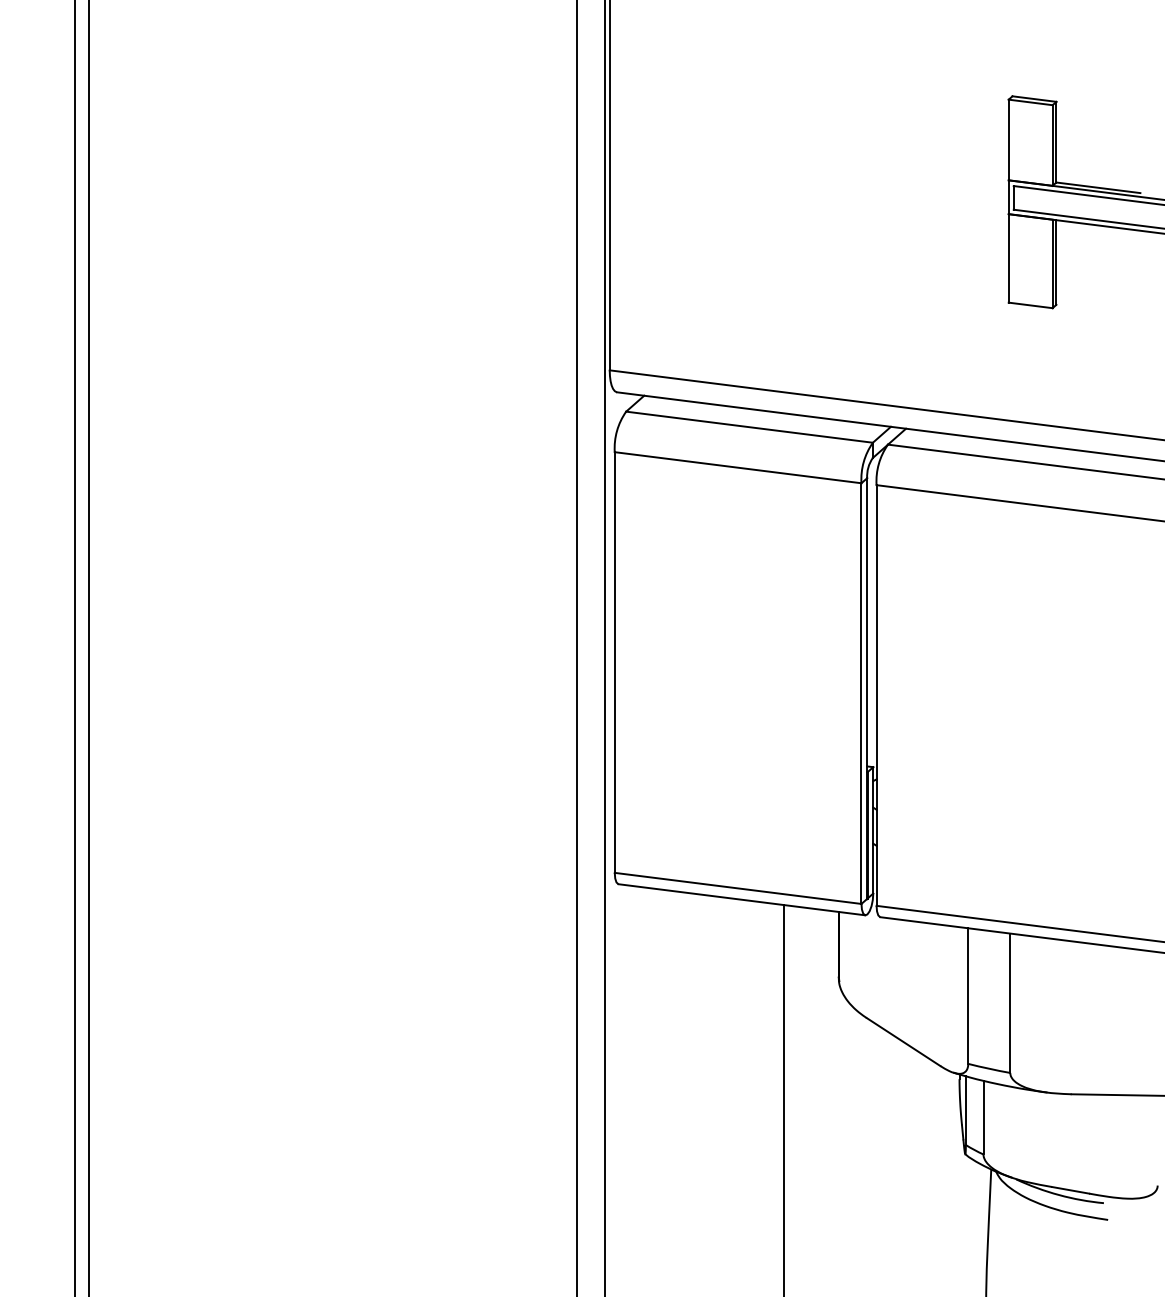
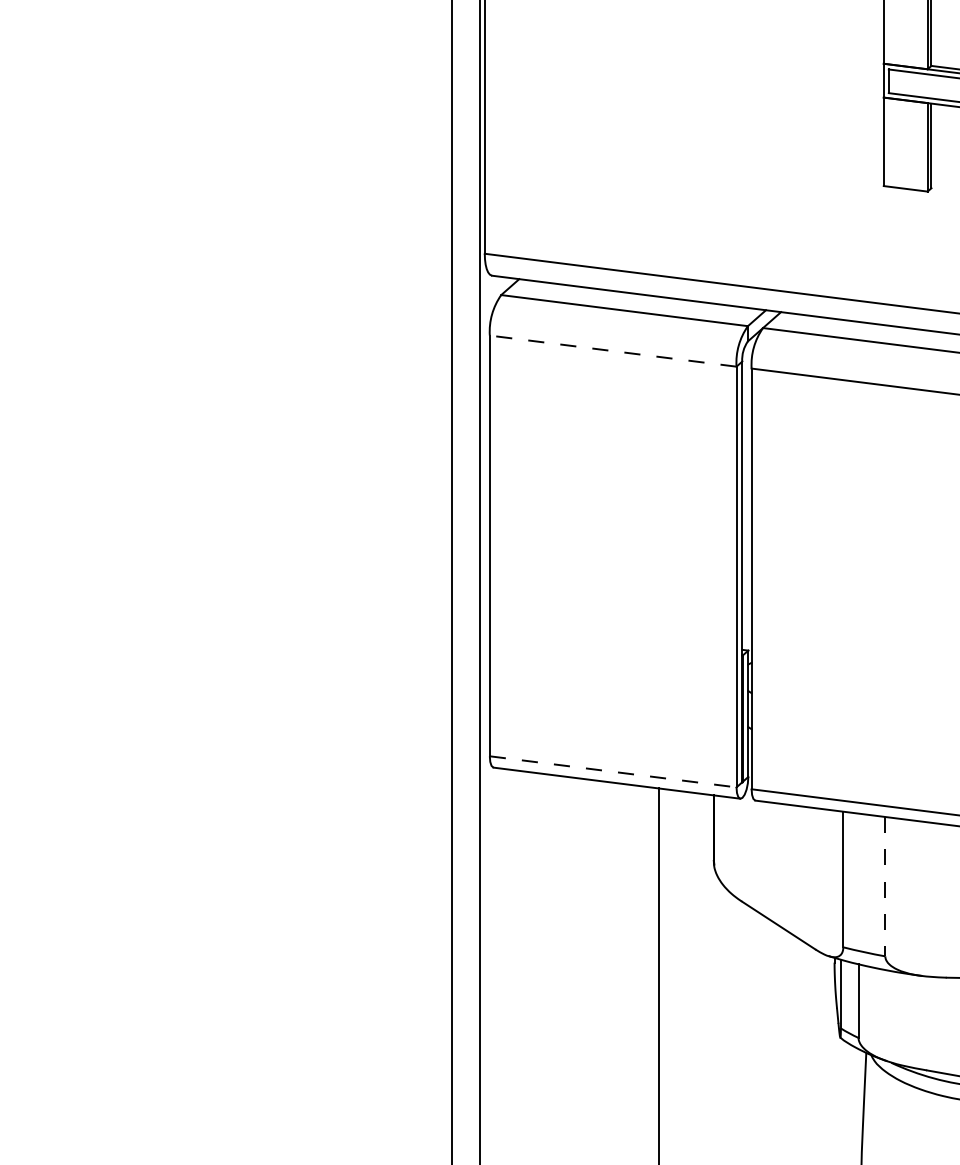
line: (737, 467) -> (612, 350), solid -> dashed
line: (738, 888) -> (613, 771), solid -> dashed
line: (1010, 1003) -> (885, 886), solid -> dashed

